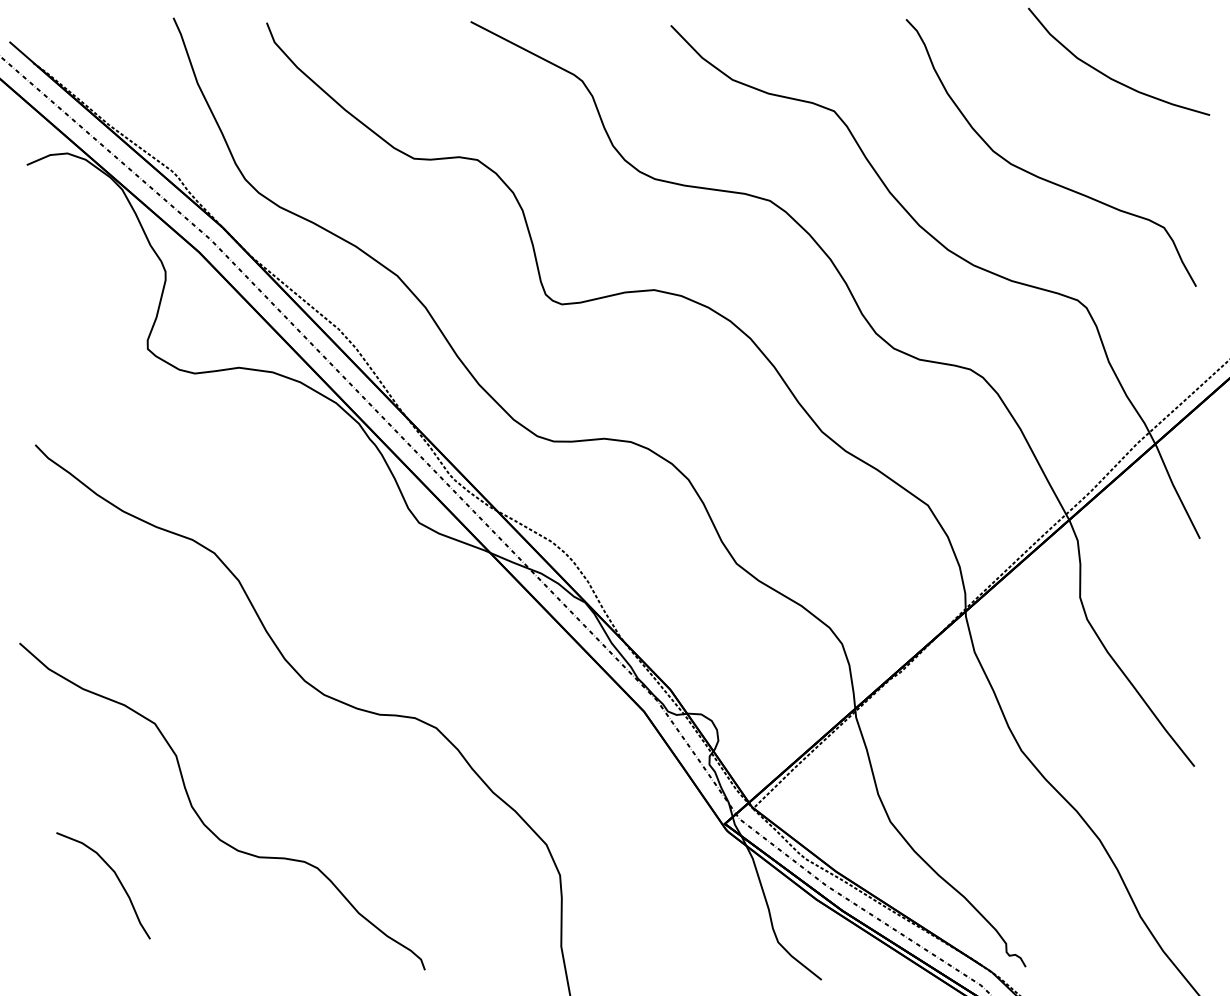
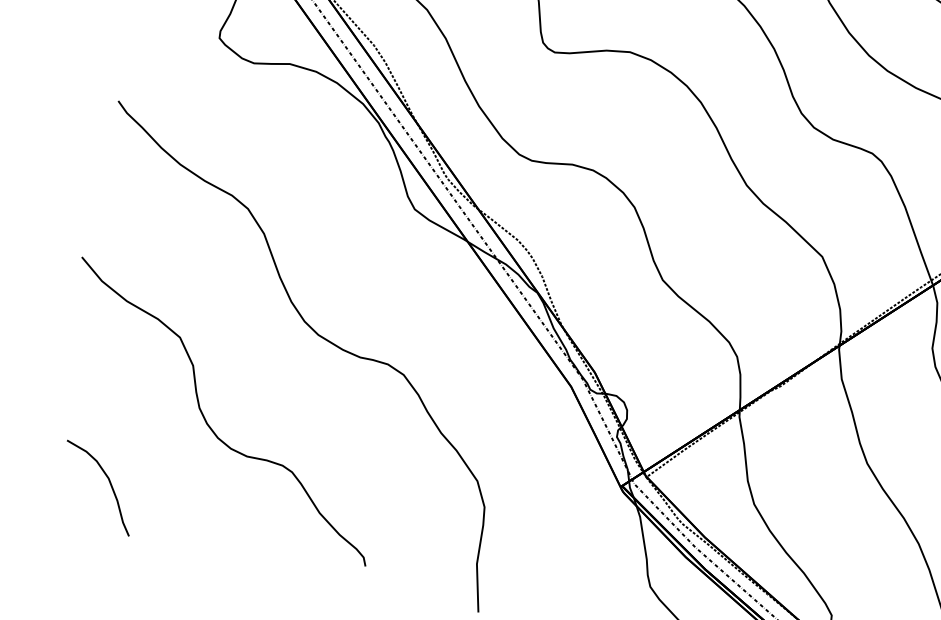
curve: (117, 879) -> (110, 484), moved

